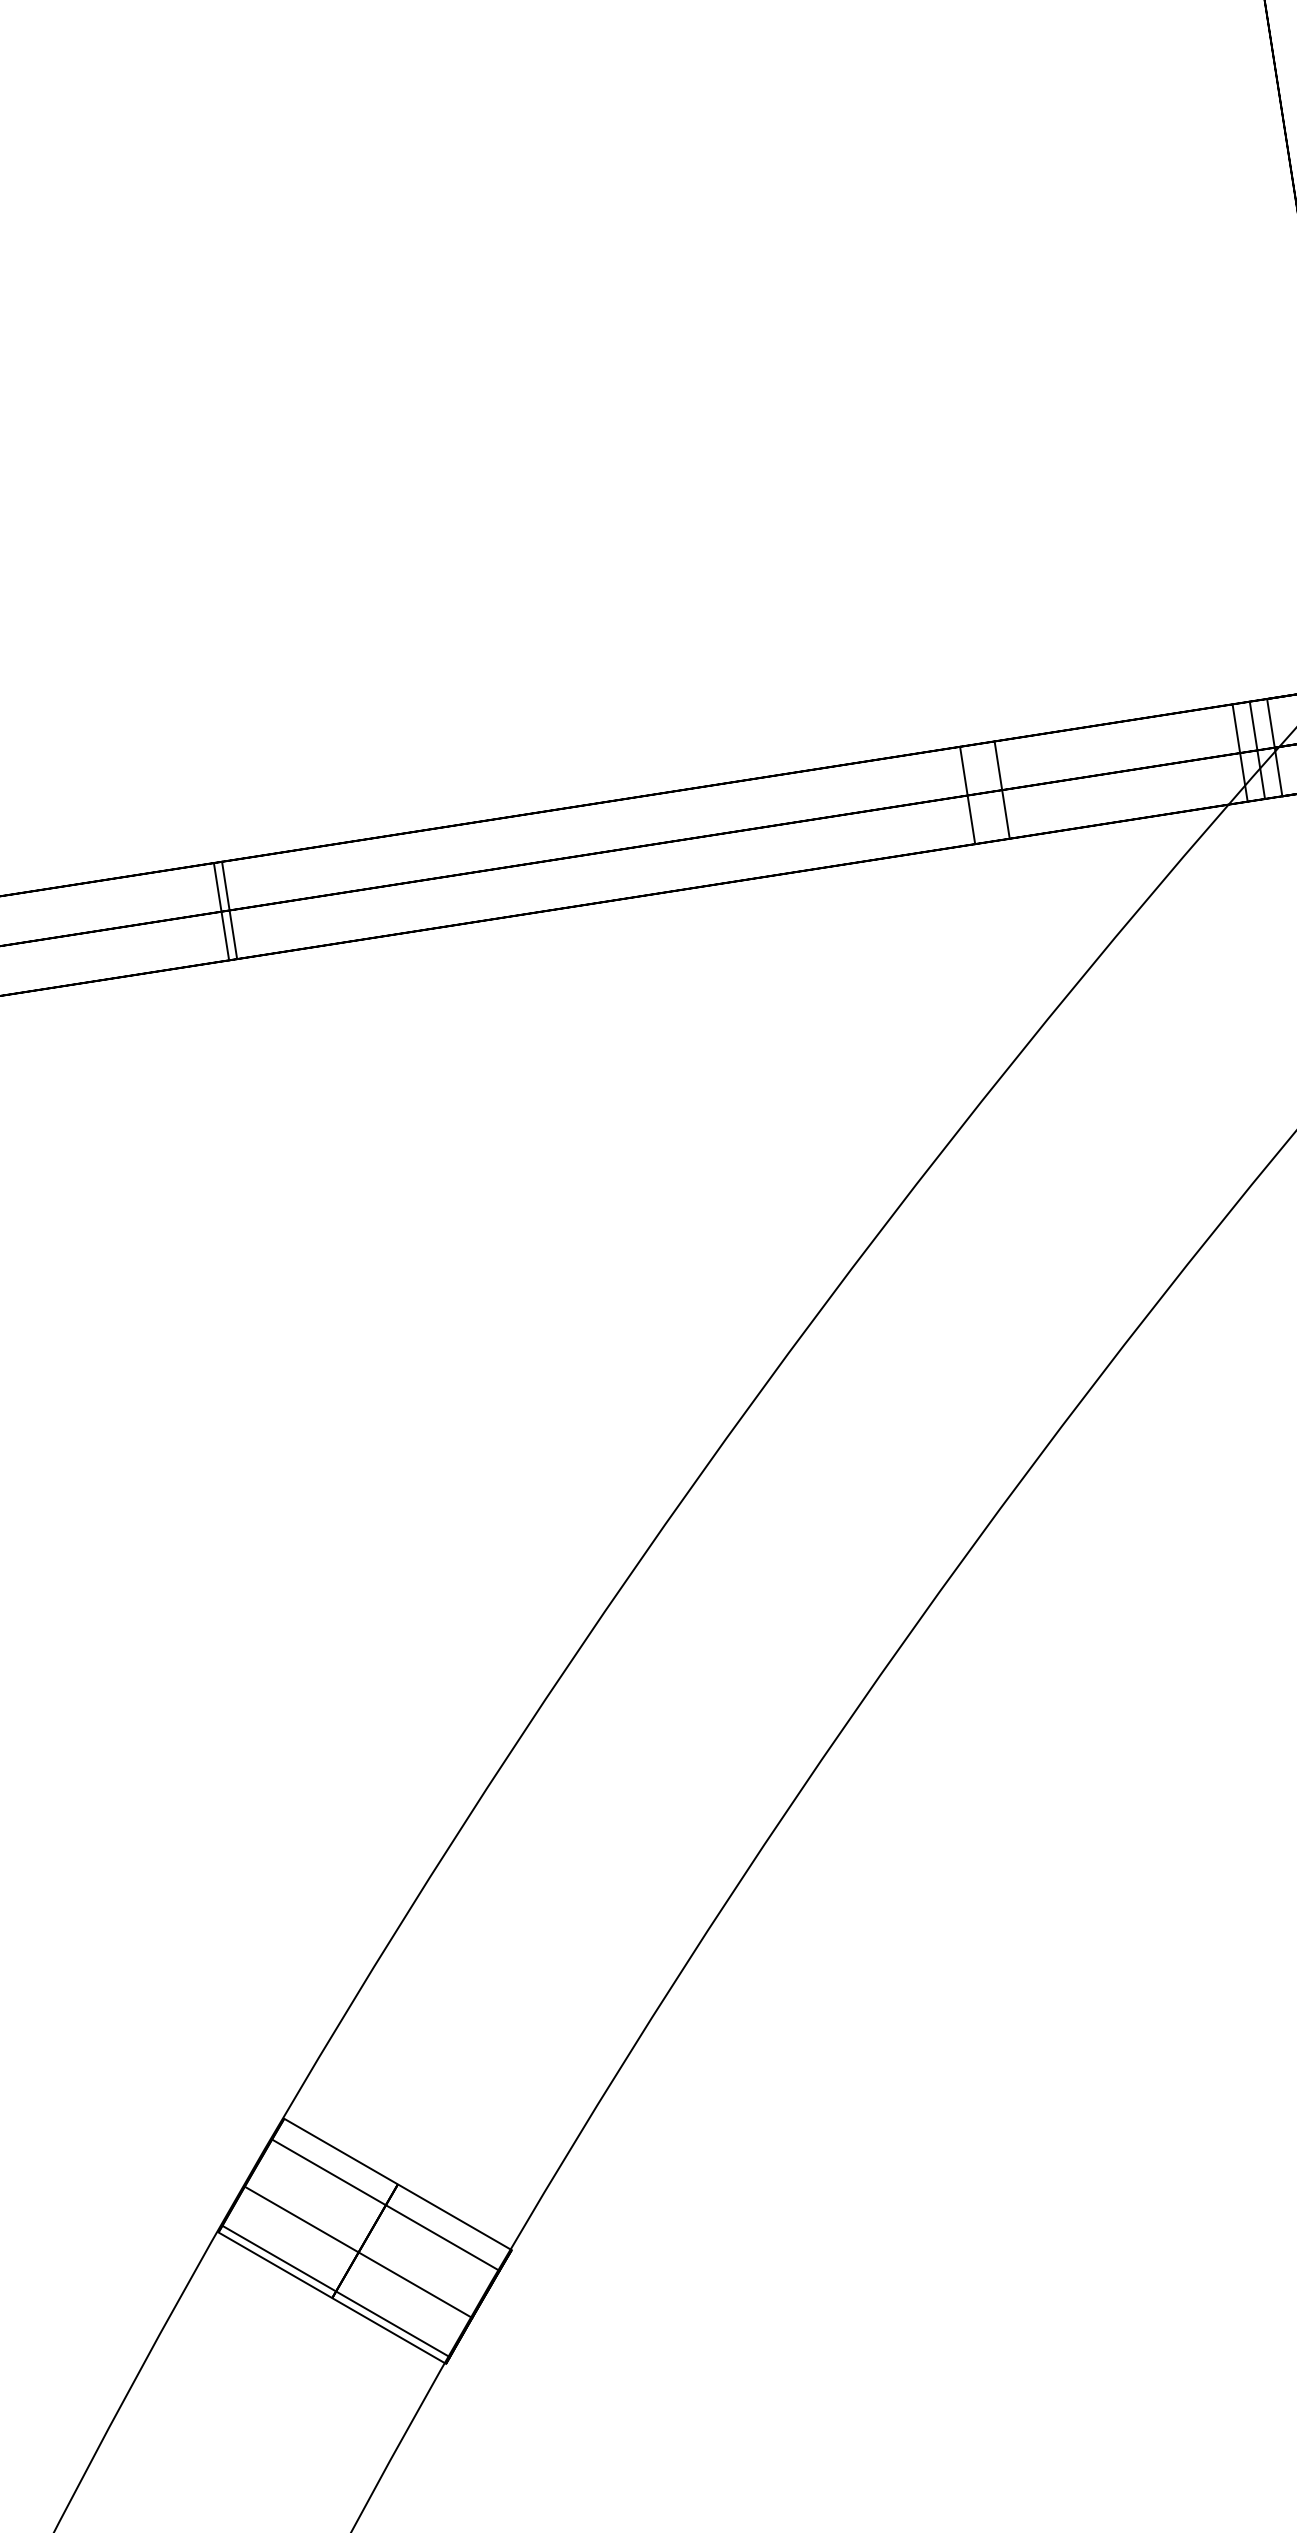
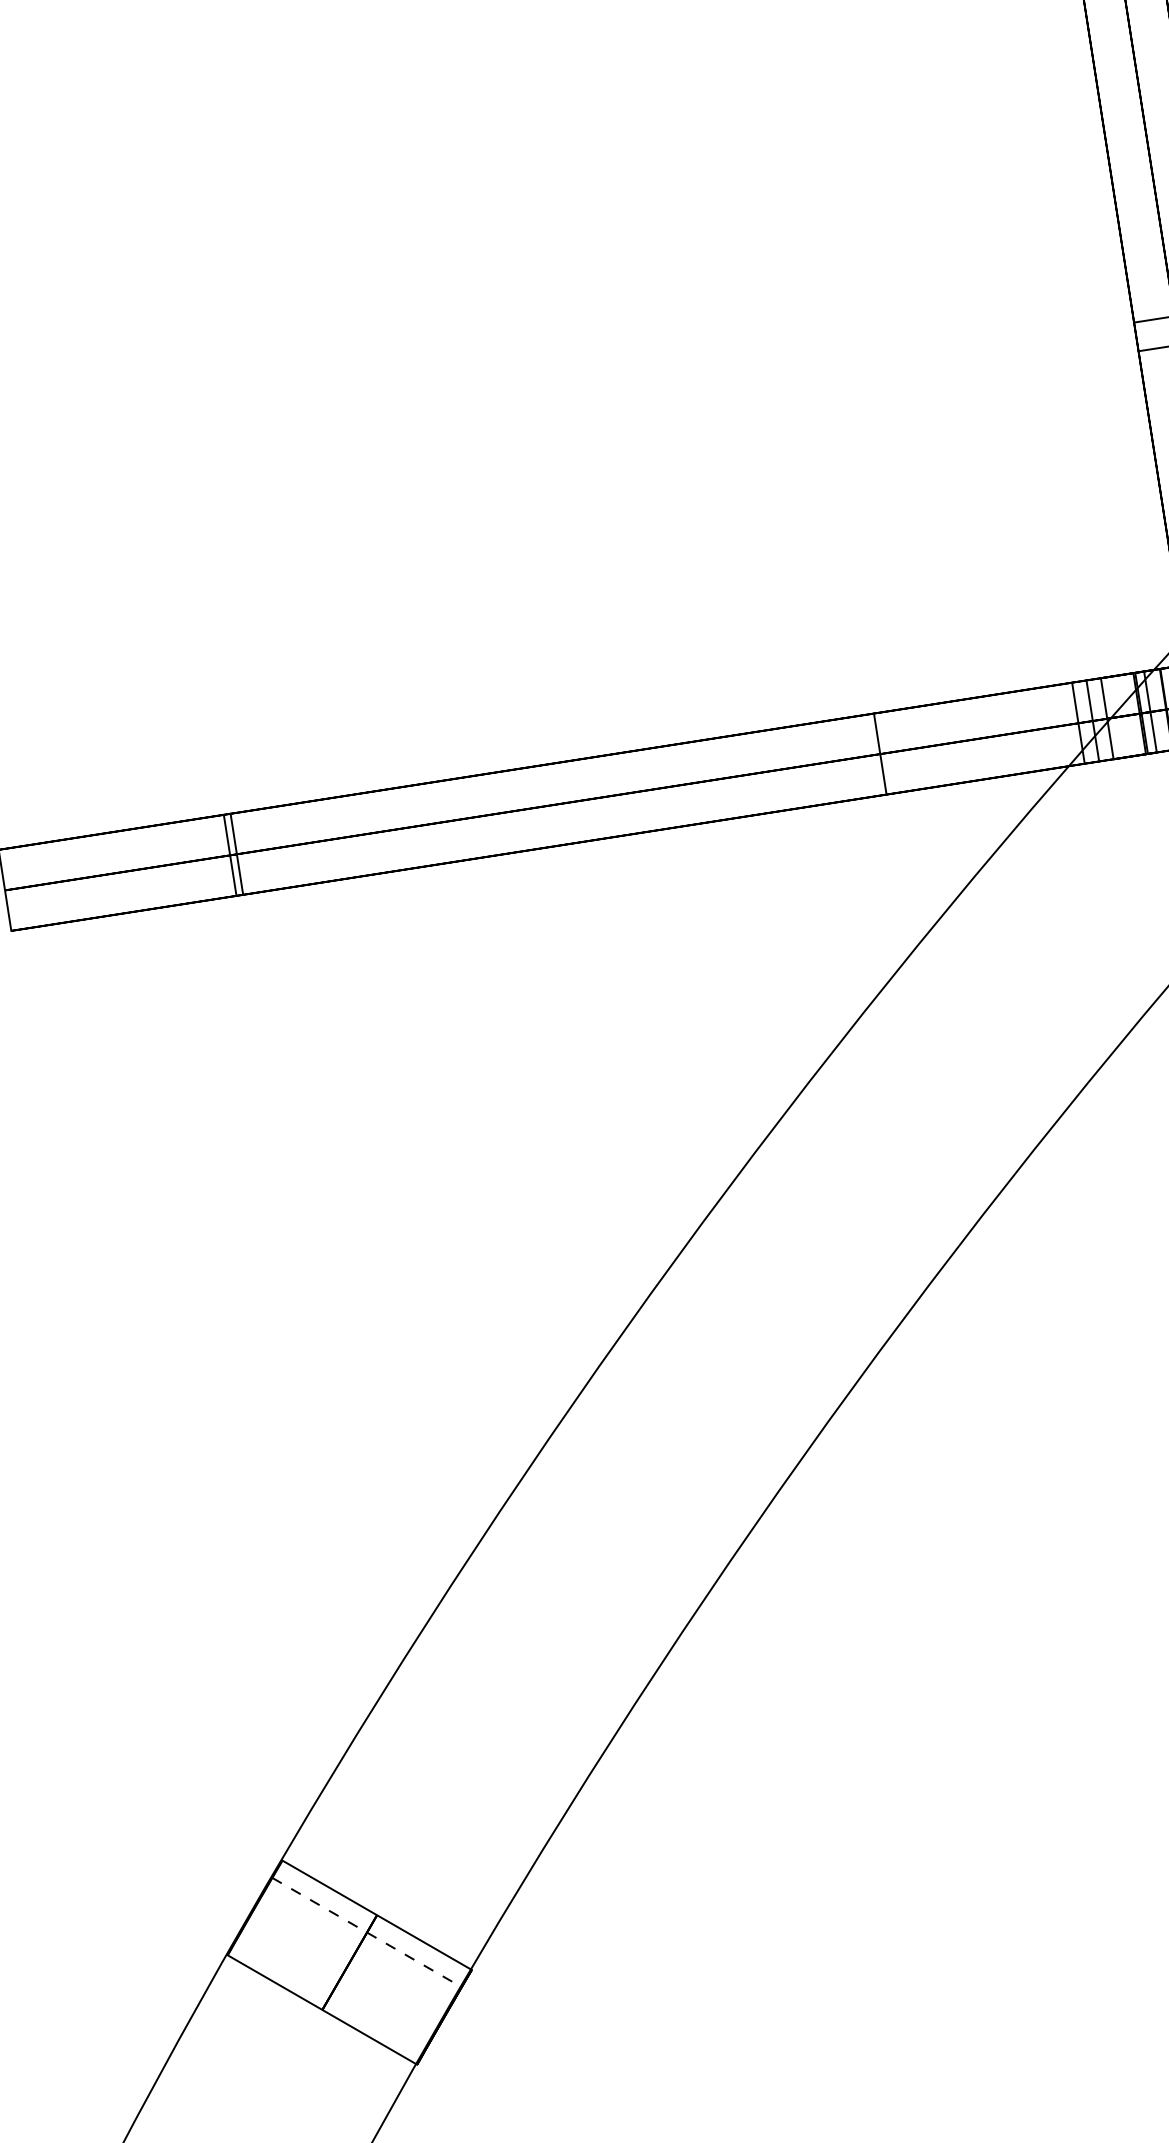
line: (967, 795) -> (851, 758), removed
line: (386, 2205) -> (367, 1932), solid -> dashed
line: (358, 2251) -> (344, 1971), removed
line: (336, 2291) -> (325, 2004), removed

